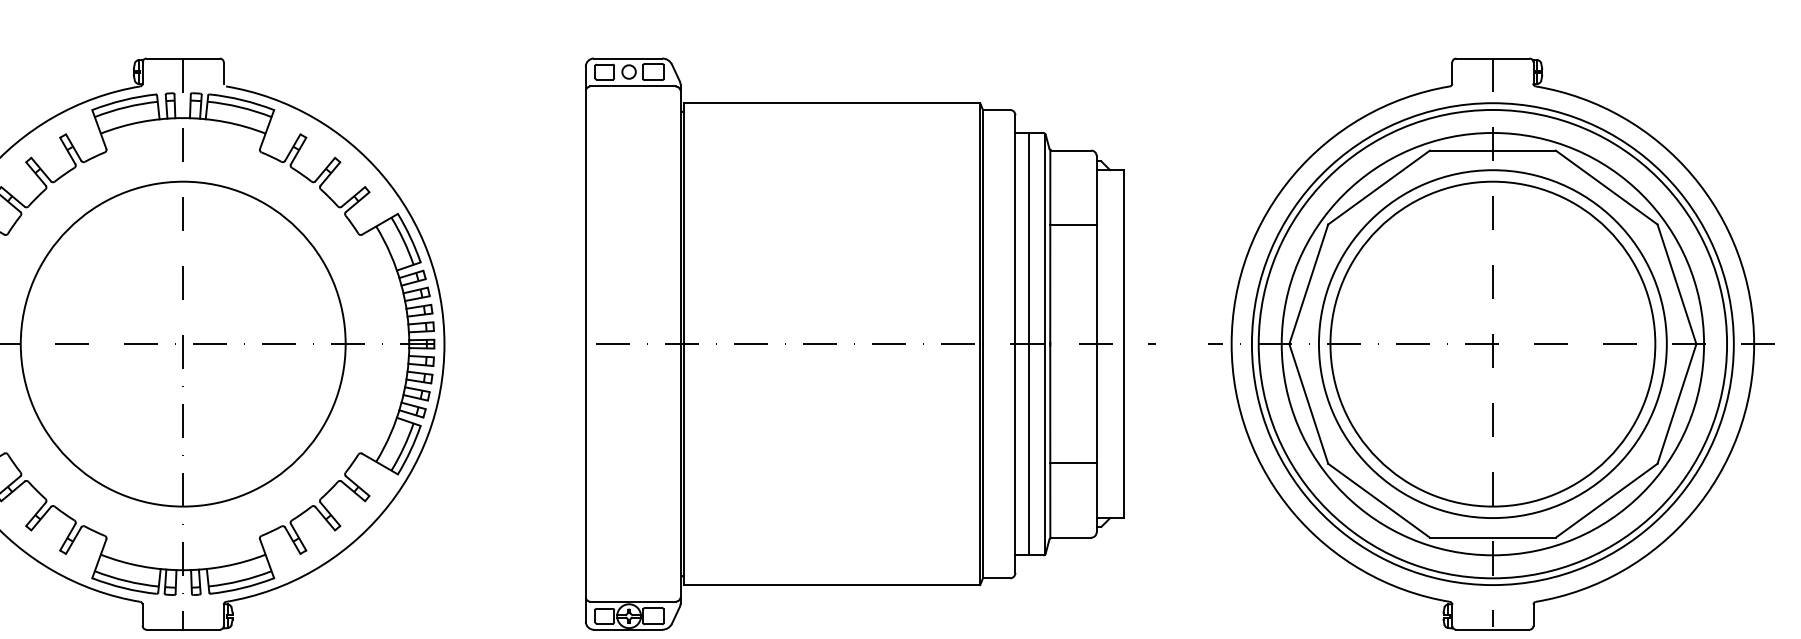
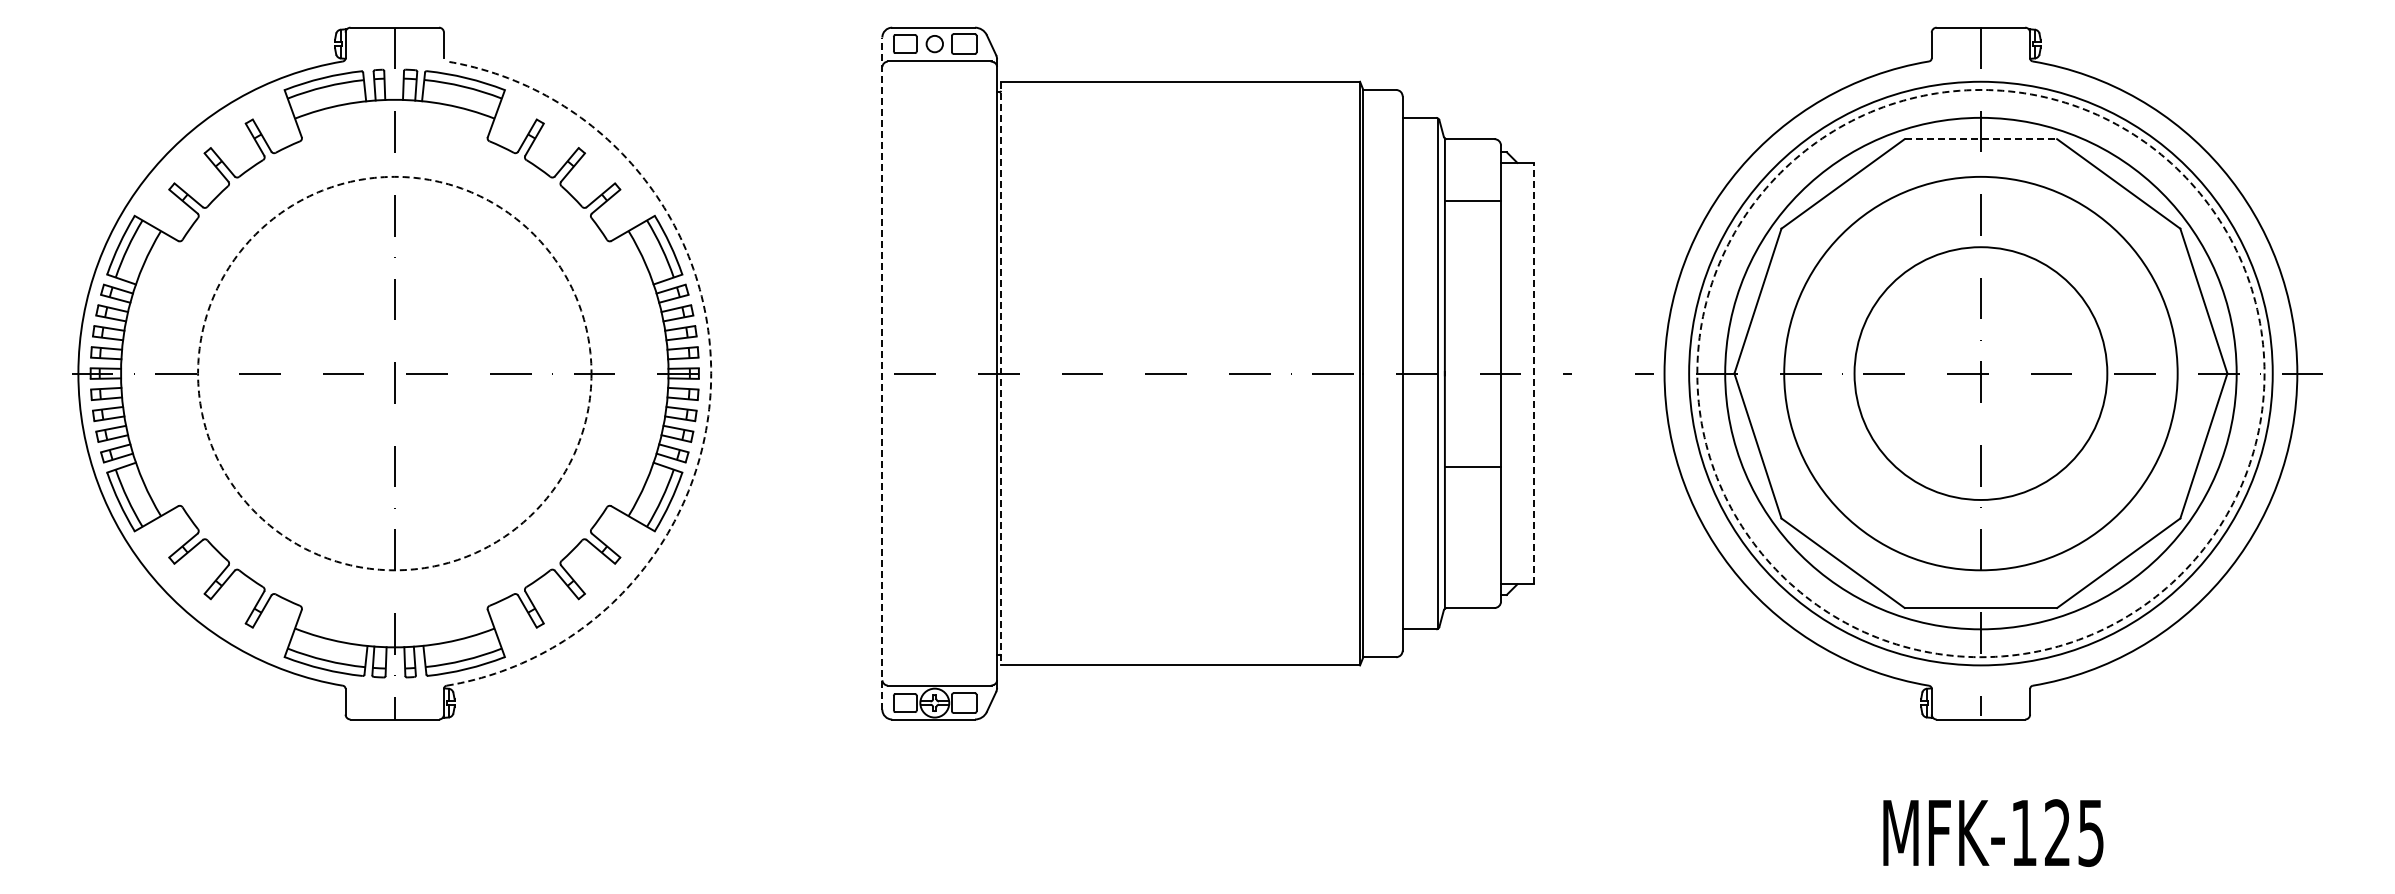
line: (1493, 150) -> (1981, 139), solid -> dashed
line: (1073, 225) -> (1472, 201), moved
circle: (182, 344) -> (394, 373), solid -> dashed
arc: (444, 344) -> (711, 373), solid -> dashed
line: (585, 344) -> (882, 373), solid -> dashed
line: (684, 344) -> (1001, 373), solid -> dashed
line: (1029, 344) -> (1419, 373), removed
line: (1123, 344) -> (1533, 373), solid -> dashed
circle: (1492, 344) -> (1980, 373), size x0.6
circle: (1492, 344) -> (1980, 373), solid -> dashed
line: (1073, 462) -> (1472, 466), moved

